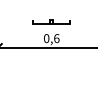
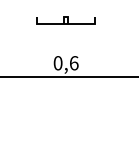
part: (51, 21) -> (65, 20), moved

